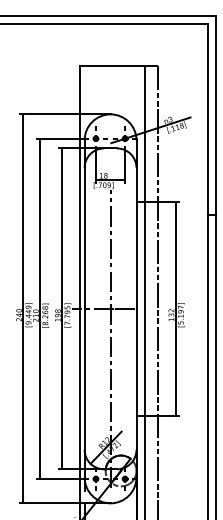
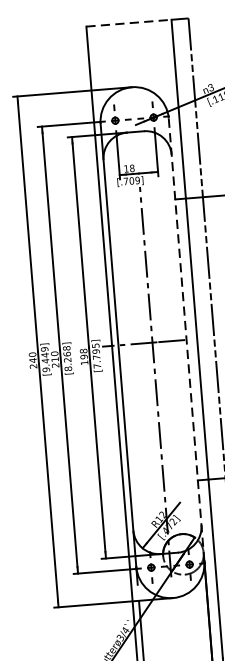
line: (112, 65) -> (129, 22), solid -> dashed
line: (136, 308) -> (186, 339), solid -> dashed

